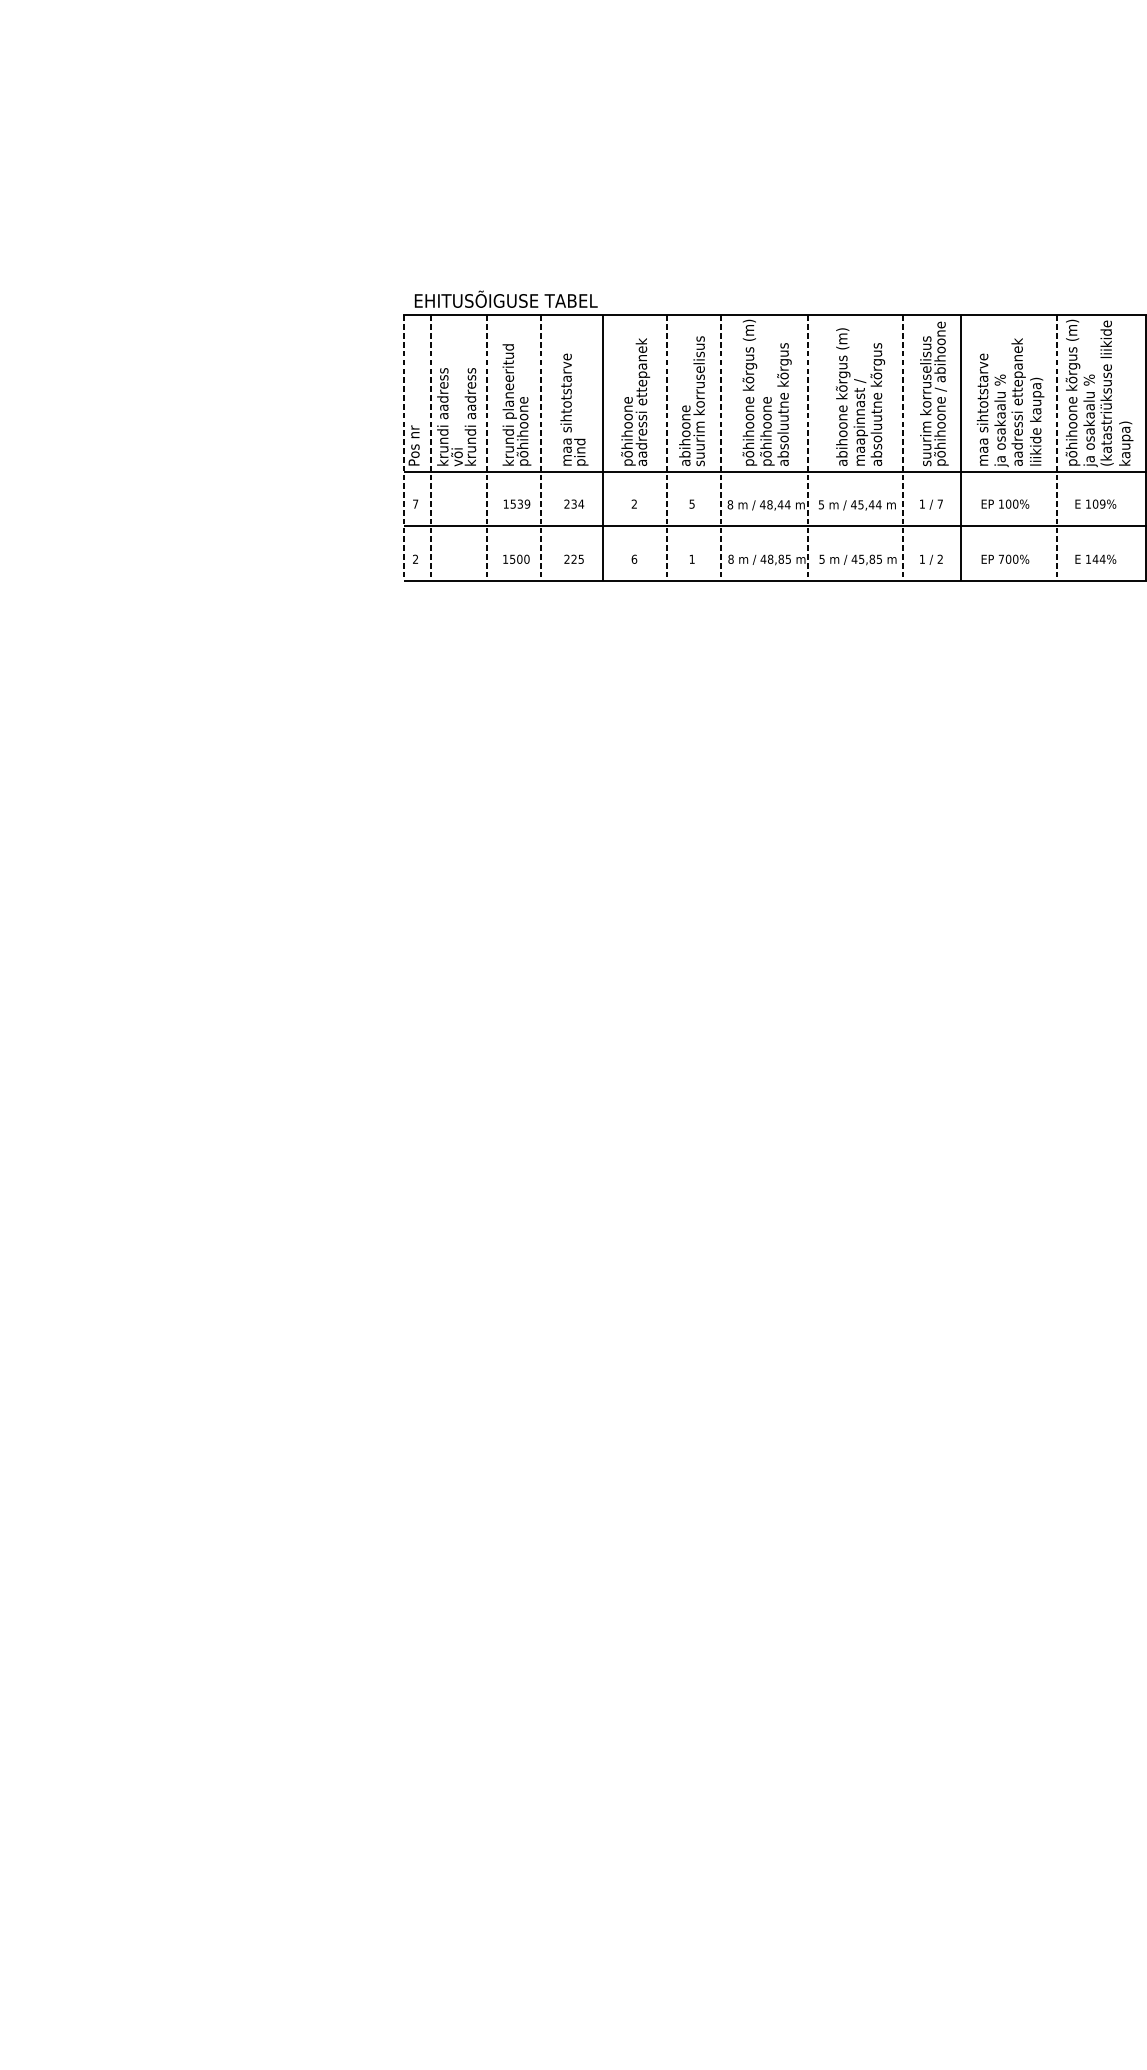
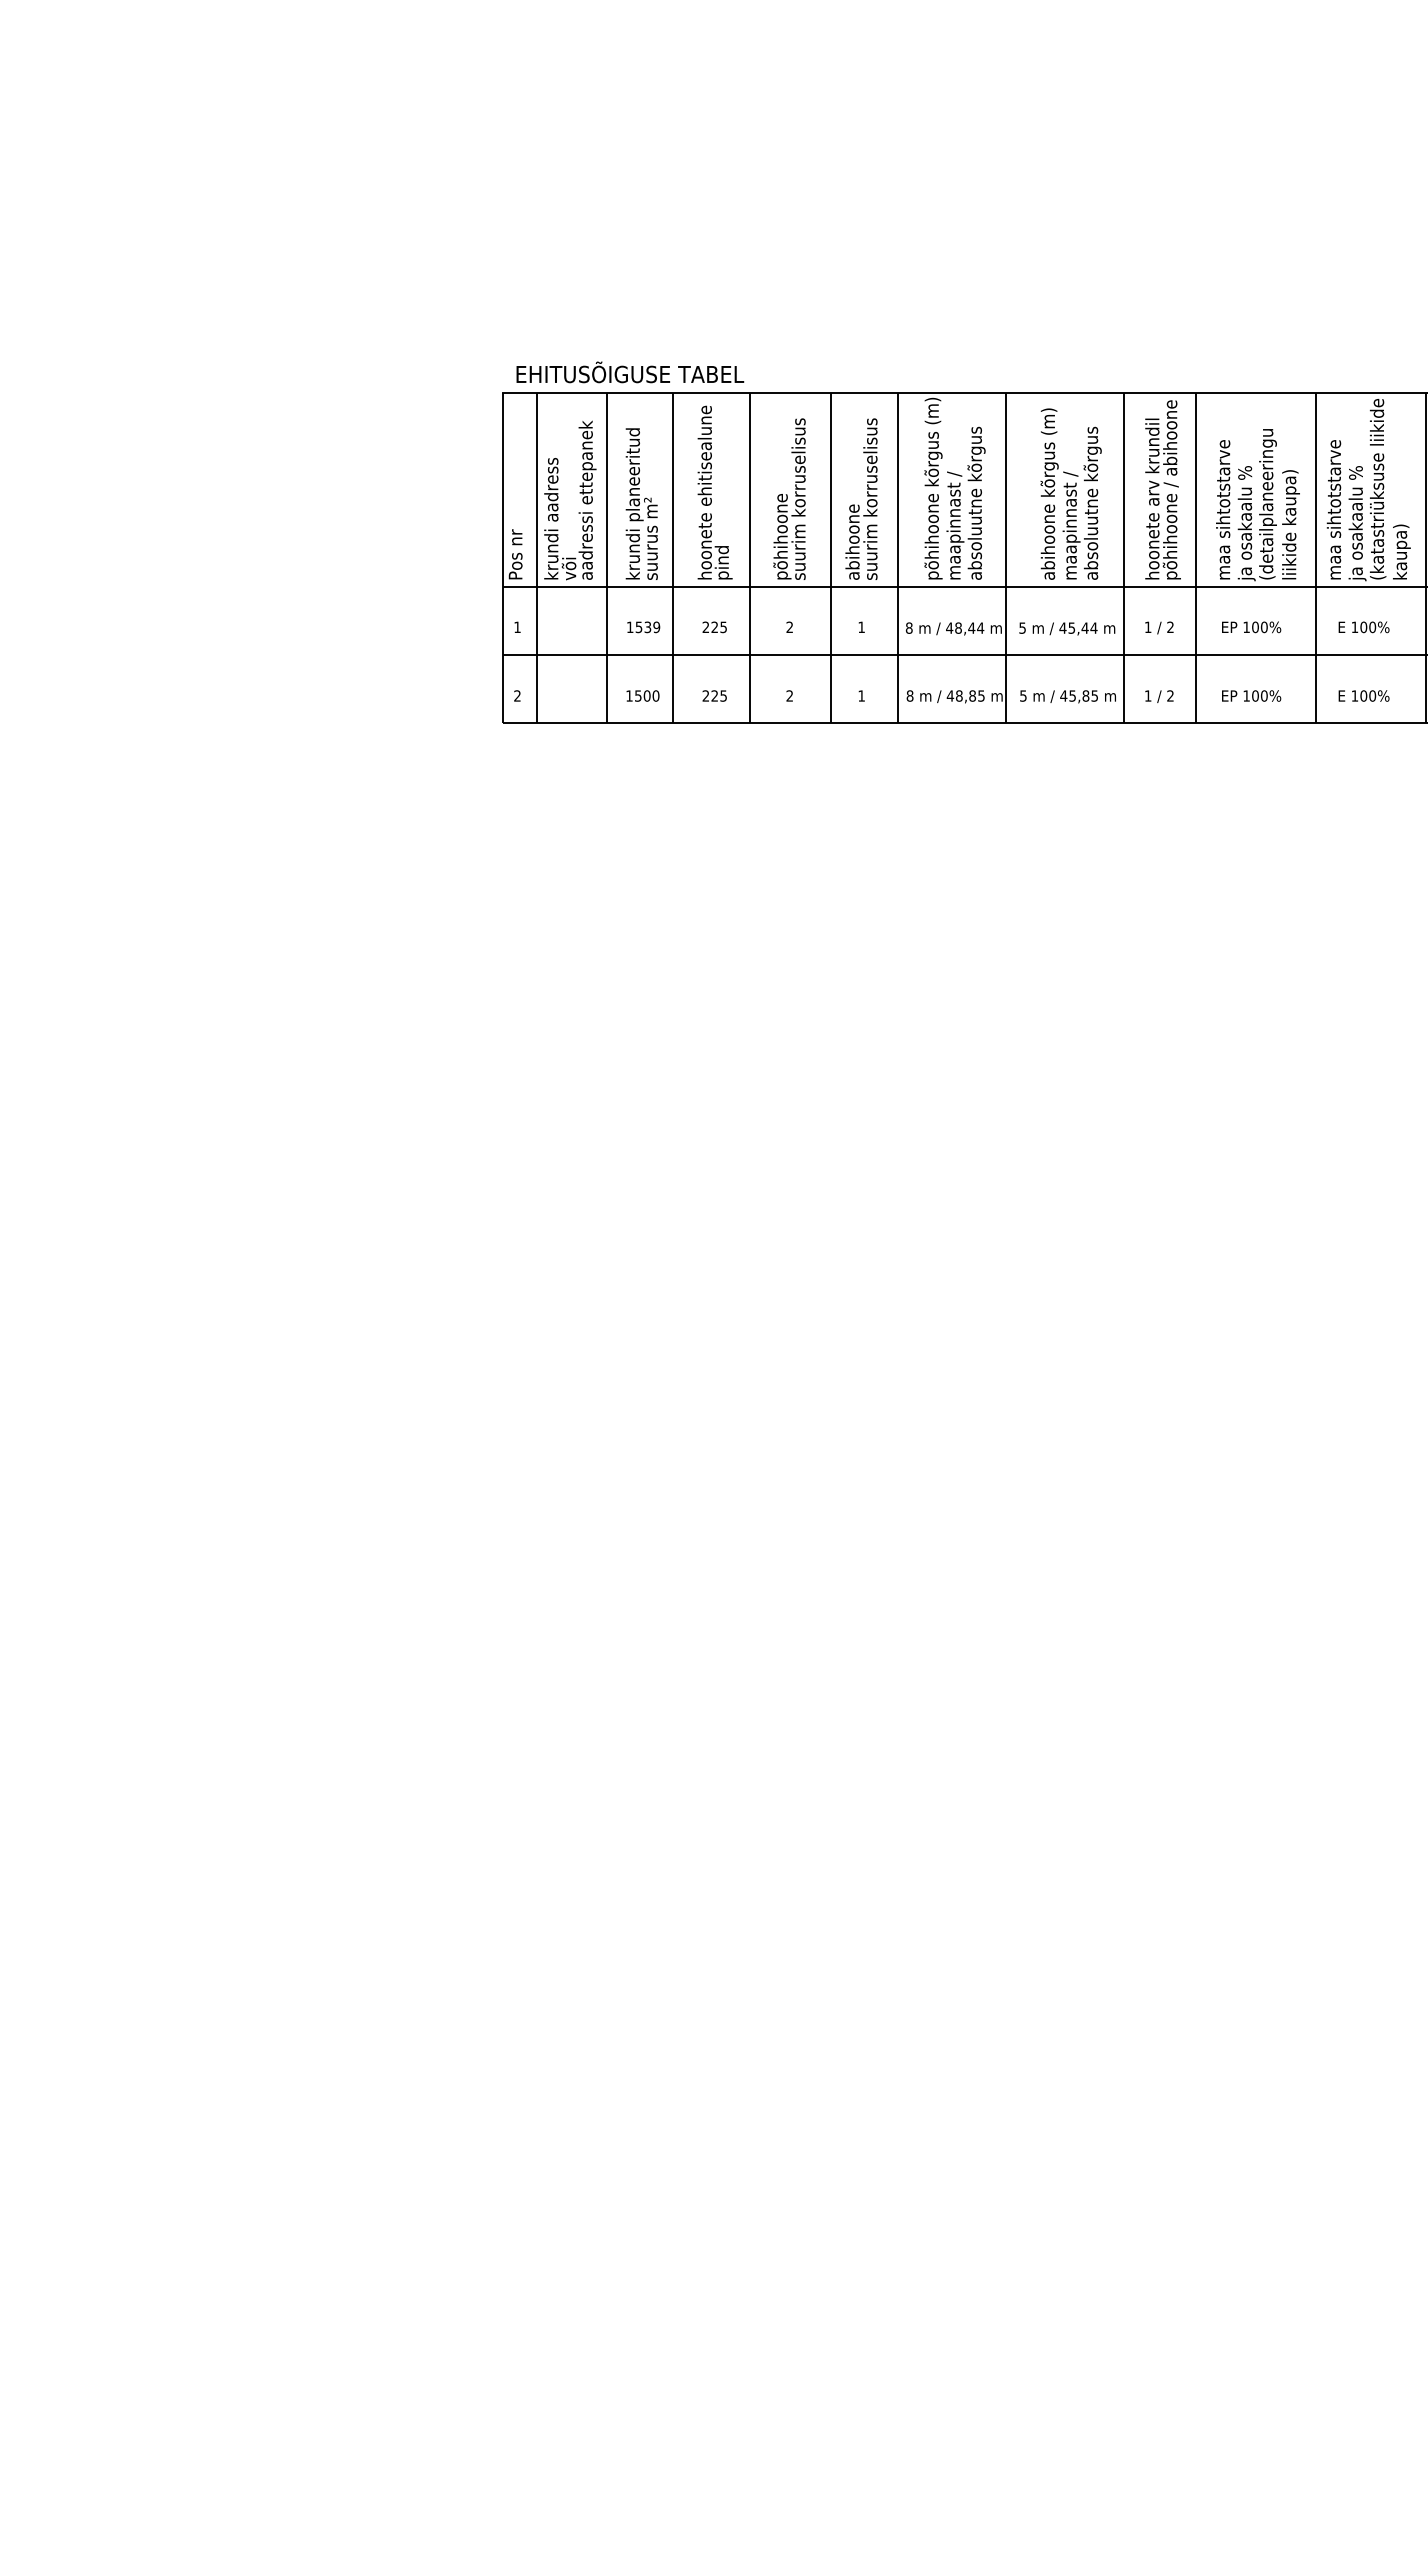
text: (1072, 392) -> (1335, 488), põhihoone kõrgus (m) -> maa sihtotstarve
text: (565, 395) -> (704, 492), maa sihtotstarve -> hoonete ehitisealune
text: (643, 400) -> (800, 498), aadressi ettepanek -> suurim korruselisus
text: (925, 400) -> (1152, 498), suurim korruselisus -> hoonete arv krundil
text: (471, 401) -> (587, 499), krundi aadress -> aadressi ettepanek
text: (1018, 401) -> (1267, 499), aadressi ettepanek -> (detailplaneeringu
text: (767, 422) -> (955, 525), põhihoone -> maapinnast /
text: (524, 431) -> (652, 536), põhihoone -> suurus m²
line: (403, 448) -> (502, 558), dashed -> solid
line: (431, 448) -> (537, 558), dashed -> solid
line: (487, 448) -> (606, 558), dashed -> solid
line: (540, 448) -> (673, 558), dashed -> solid
line: (667, 448) -> (830, 558), dashed -> solid
line: (720, 448) -> (897, 558), dashed -> solid
line: (808, 448) -> (1006, 558), dashed -> solid
line: (902, 448) -> (1123, 558), dashed -> solid
line: (1057, 448) -> (1316, 558), dashed -> solid
text: (415, 503) -> (517, 626), 7 -> 1
text: (940, 503) -> (1170, 626), 7 -> 2
text: (577, 504) -> (719, 627), 234 -> 225
text: (692, 504) -> (861, 627), 5 -> 1
text: (1102, 504) -> (1372, 627), 109%%% -> 100%%%
text: (634, 558) -> (789, 695), 6 -> 2
text: (1001, 558) -> (1246, 695), 700%%% -> 100%%%
text: (1099, 558) -> (1368, 695), 144%%% -> 100%%%

